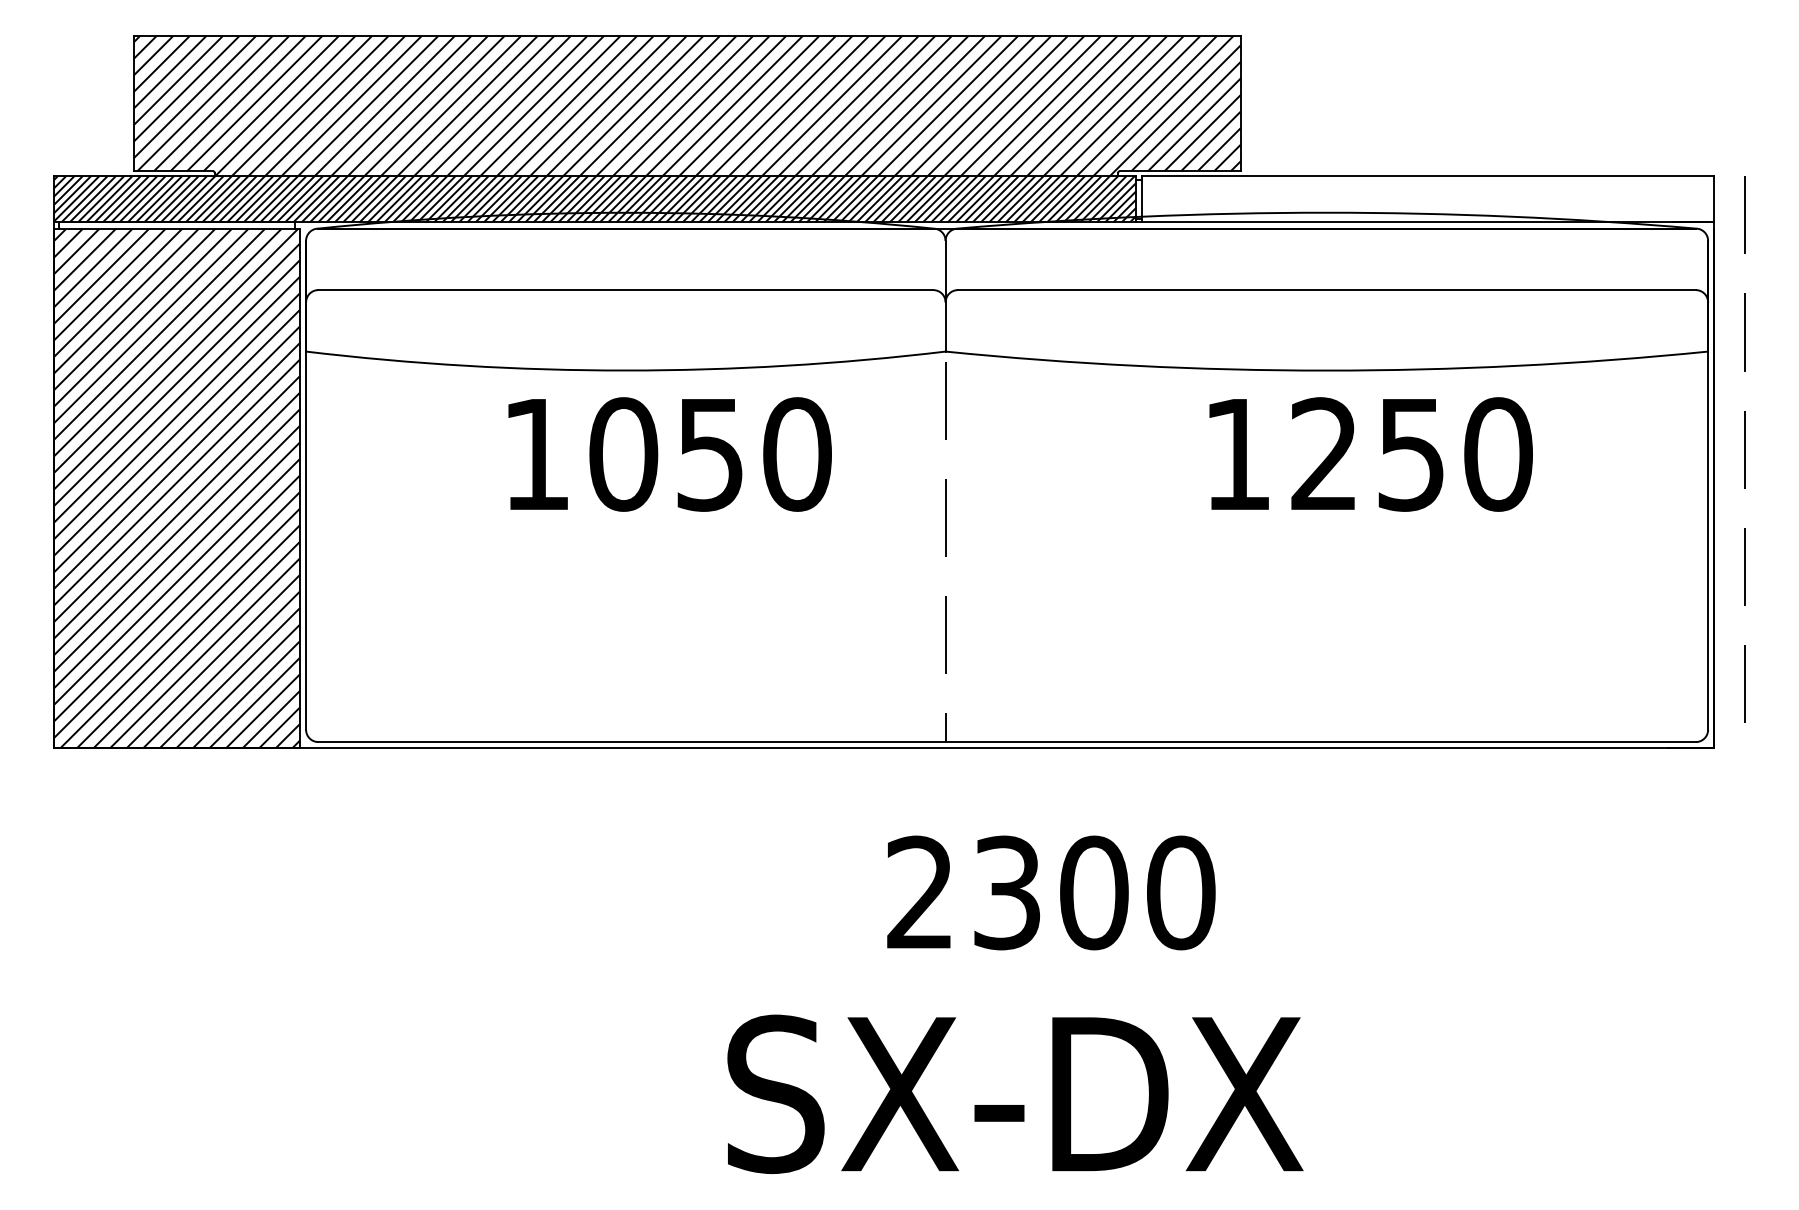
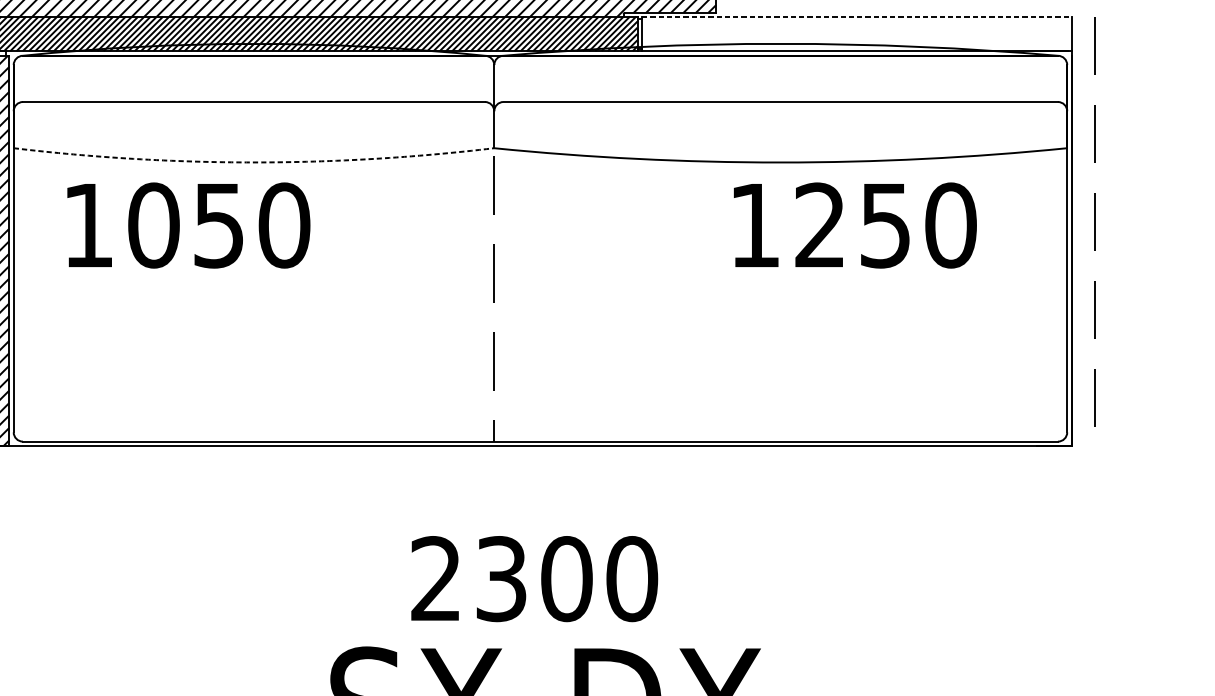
line: (1428, 176) -> (857, 16), solid -> dashed
arc: (625, 370) -> (253, 162), solid -> dashed
text: (669, 454) -> (188, 225), moved
text: (1370, 454) -> (854, 225), moved
text: (1051, 892) -> (534, 578), moved

